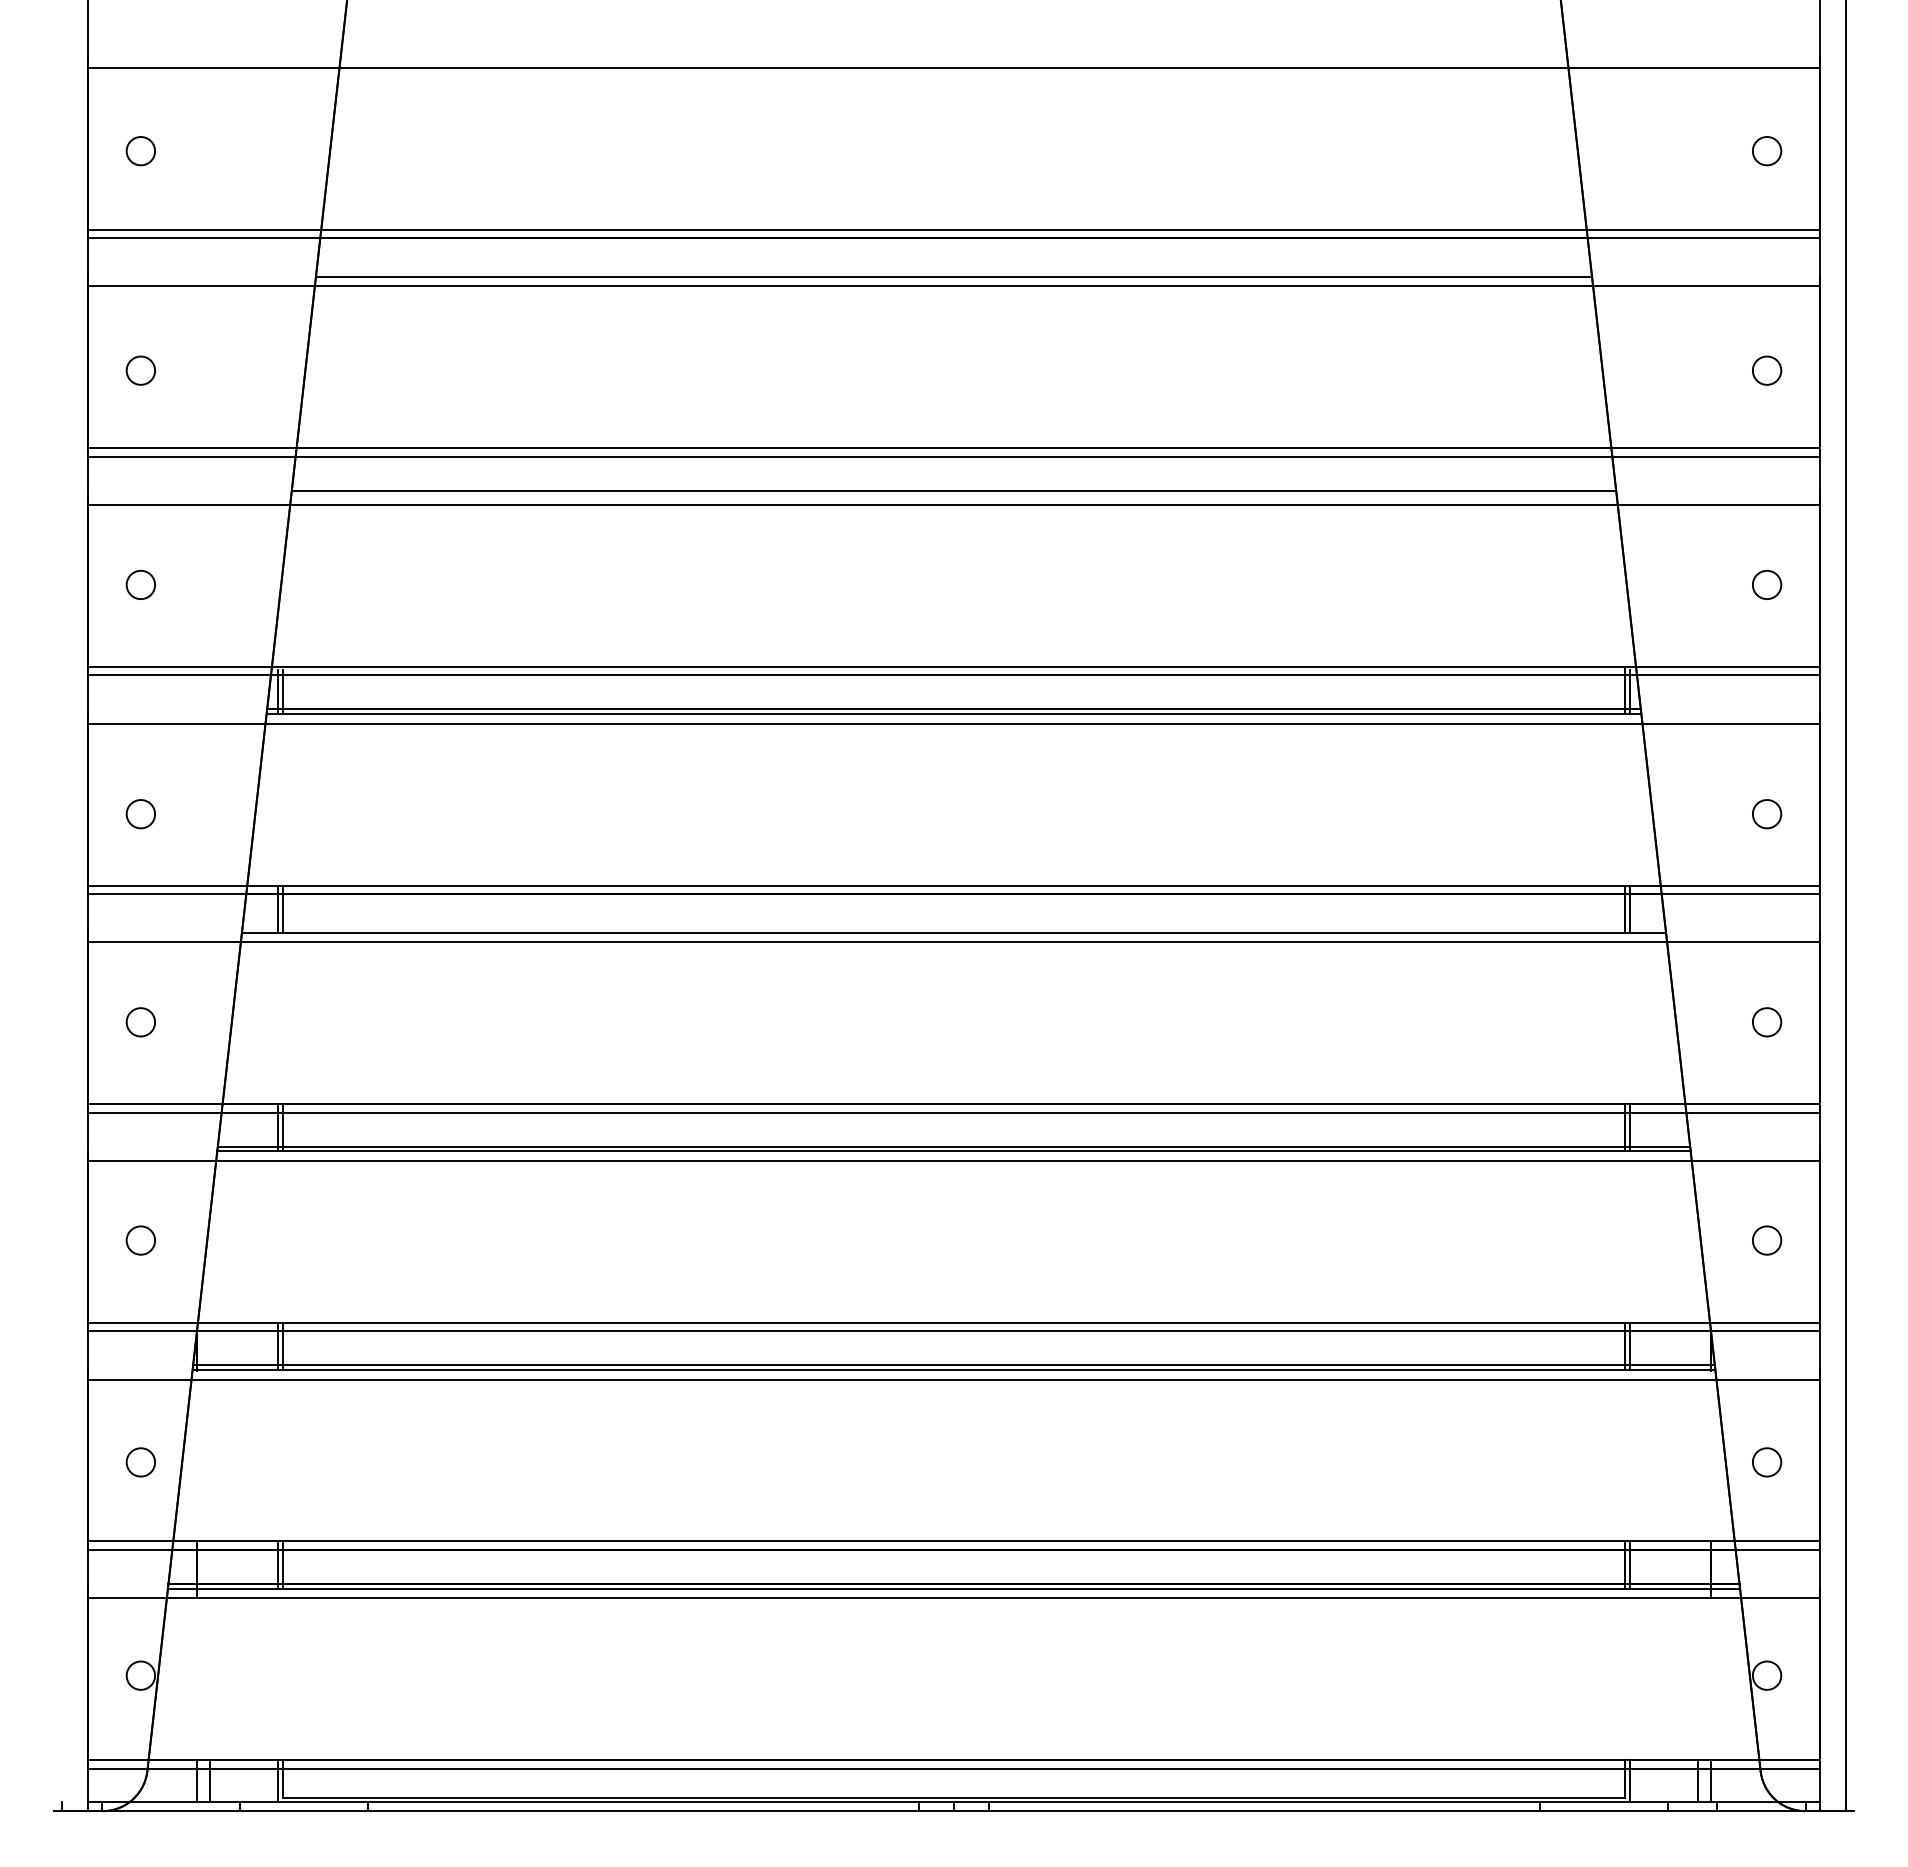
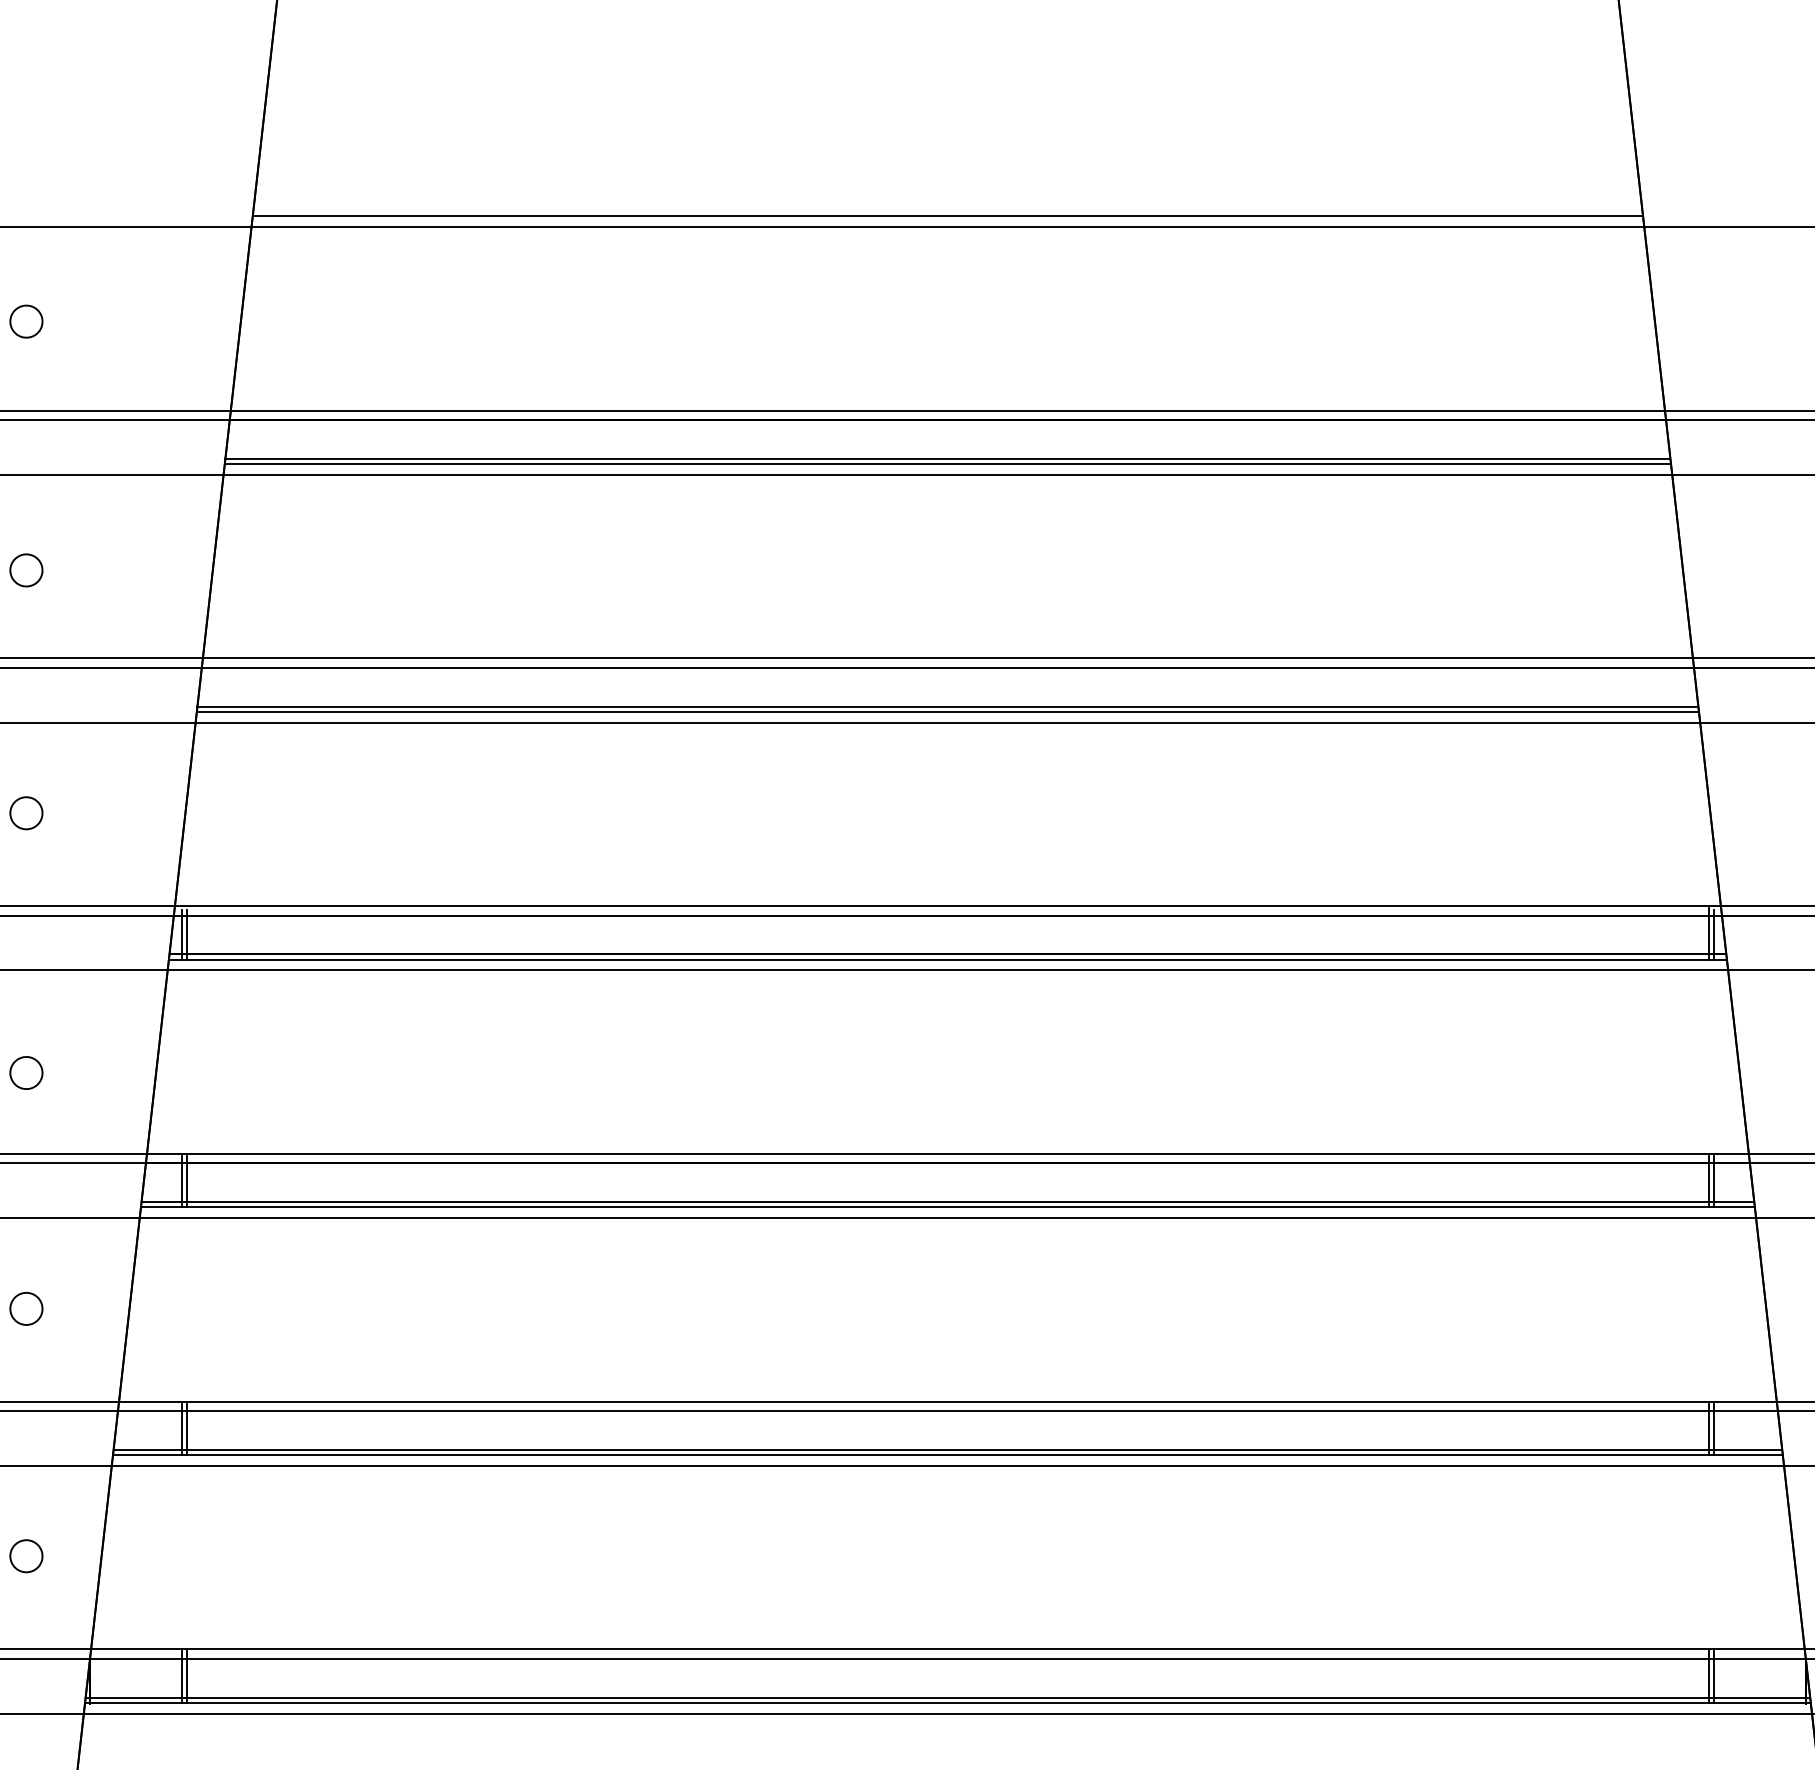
line: (953, 58) -> (947, 216), added
line: (953, 272) -> (947, 459), added
line: (953, 495) -> (947, 711), added
line: (953, 928) -> (947, 1202), added

